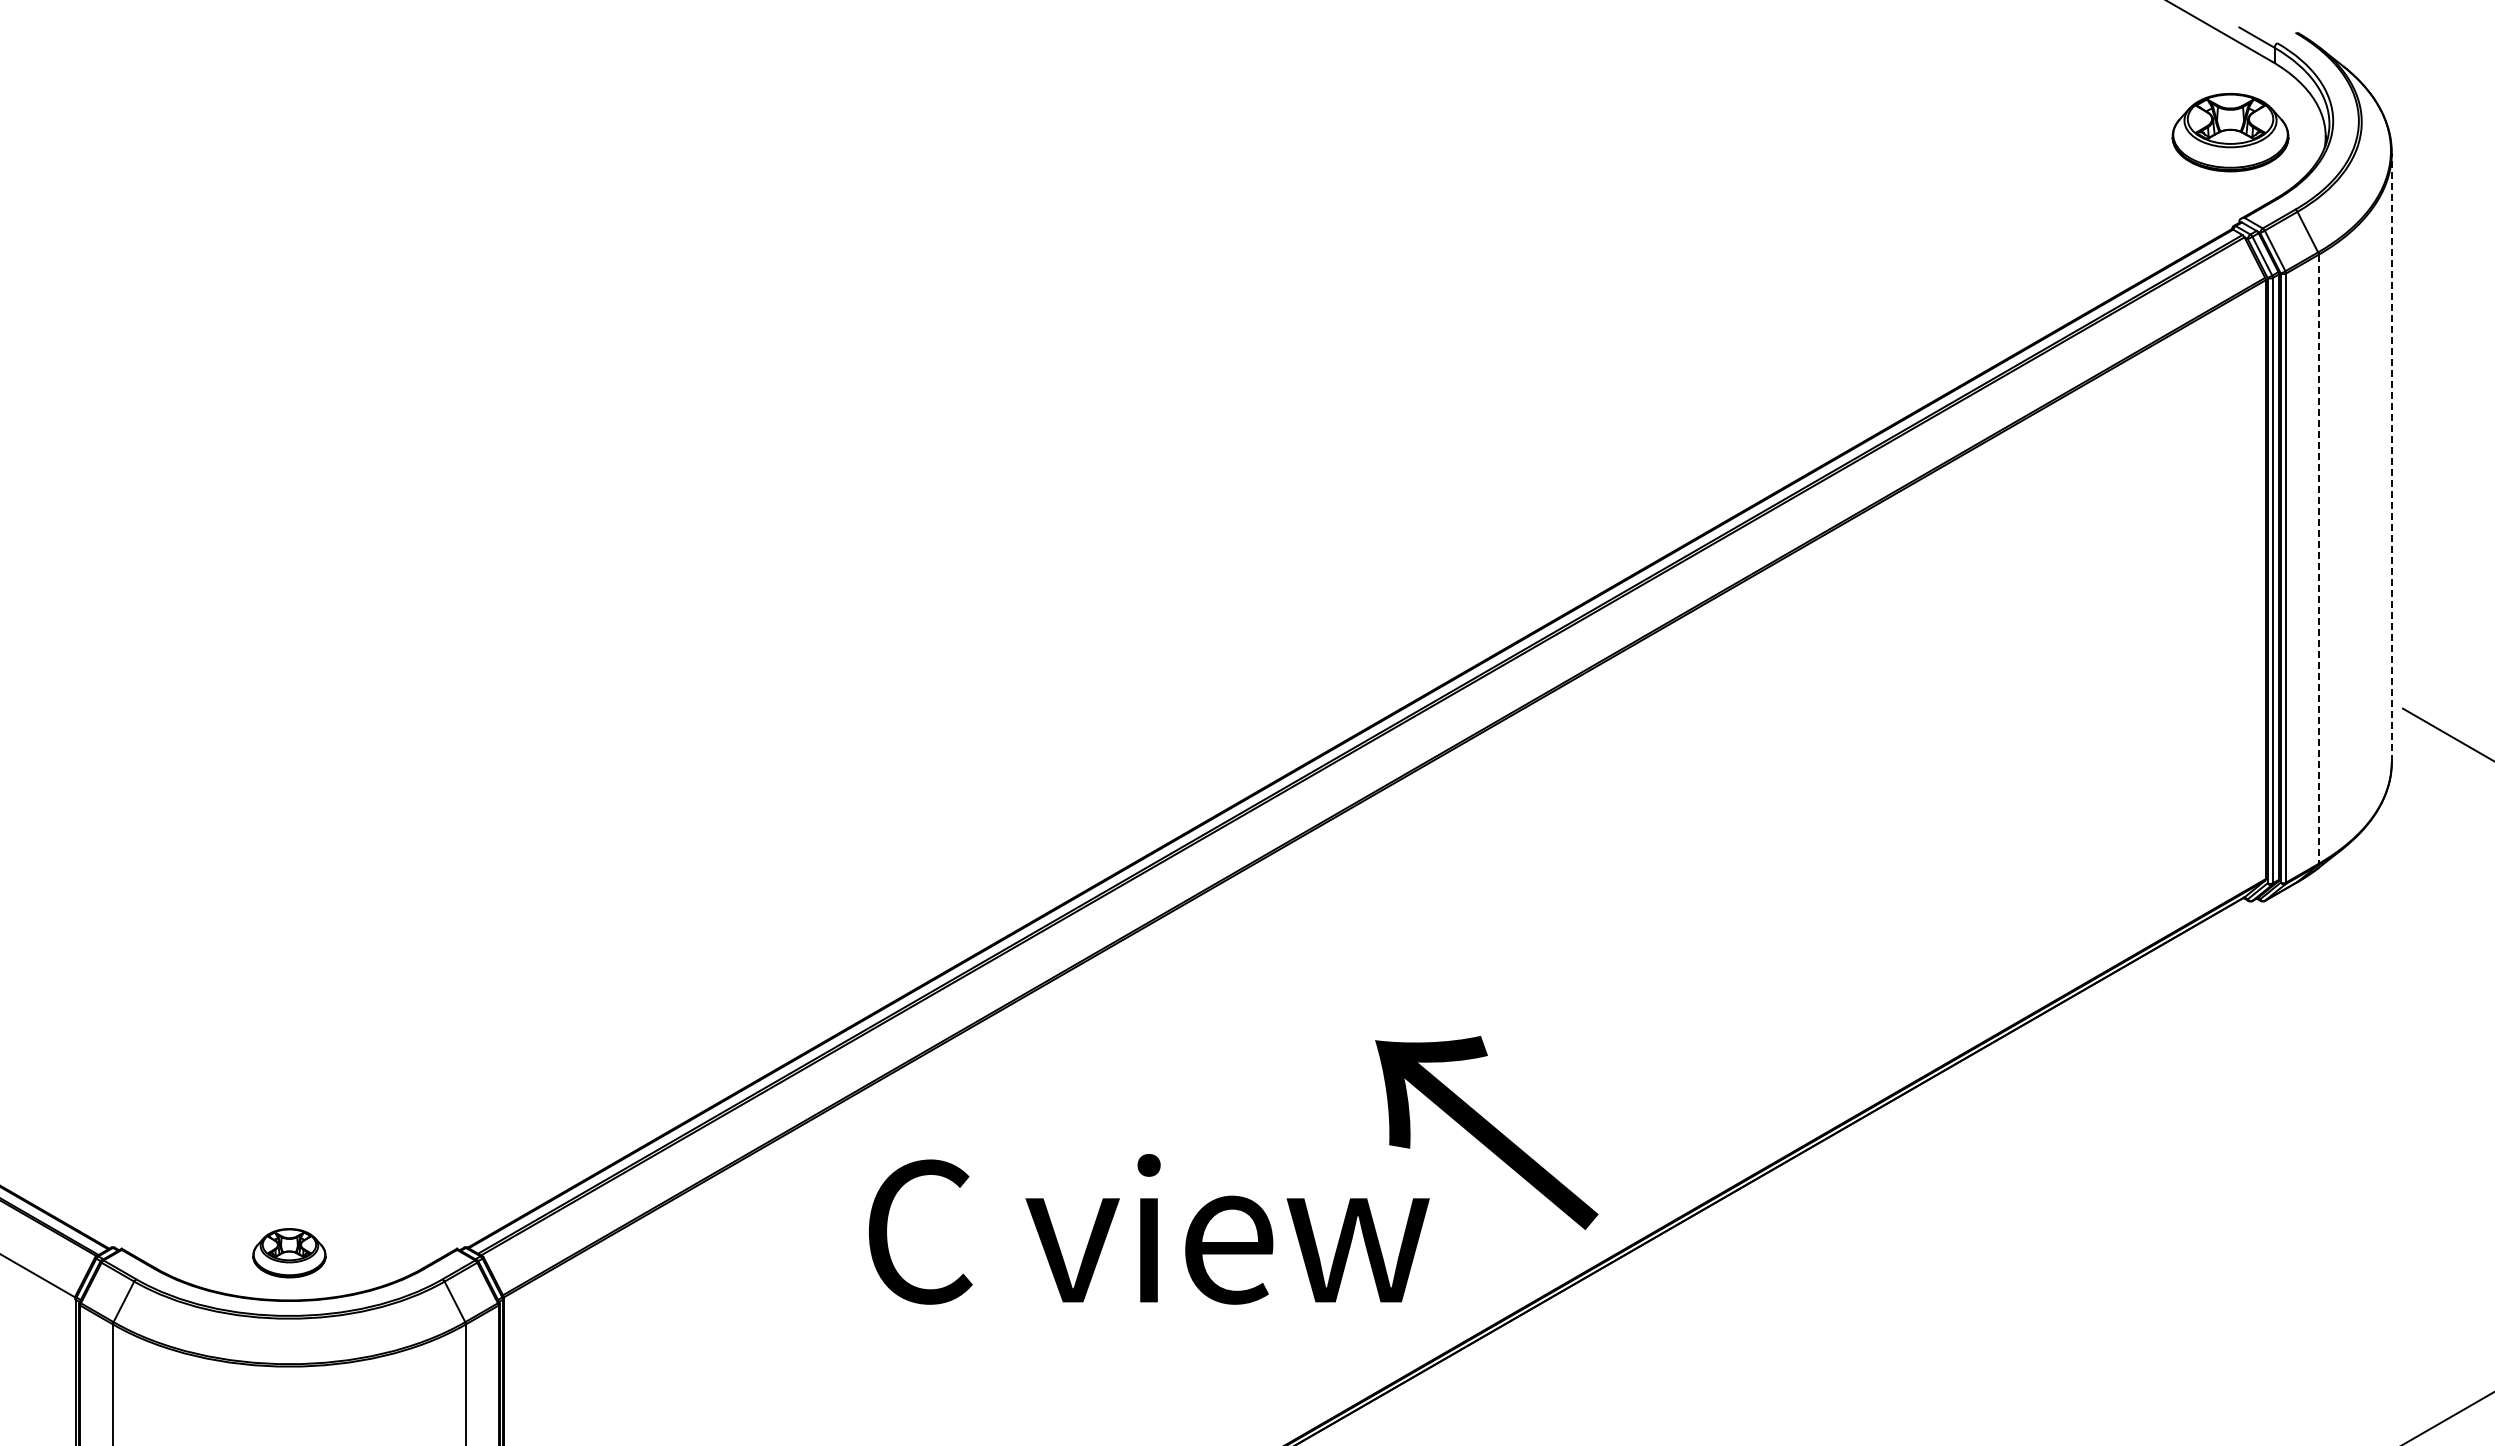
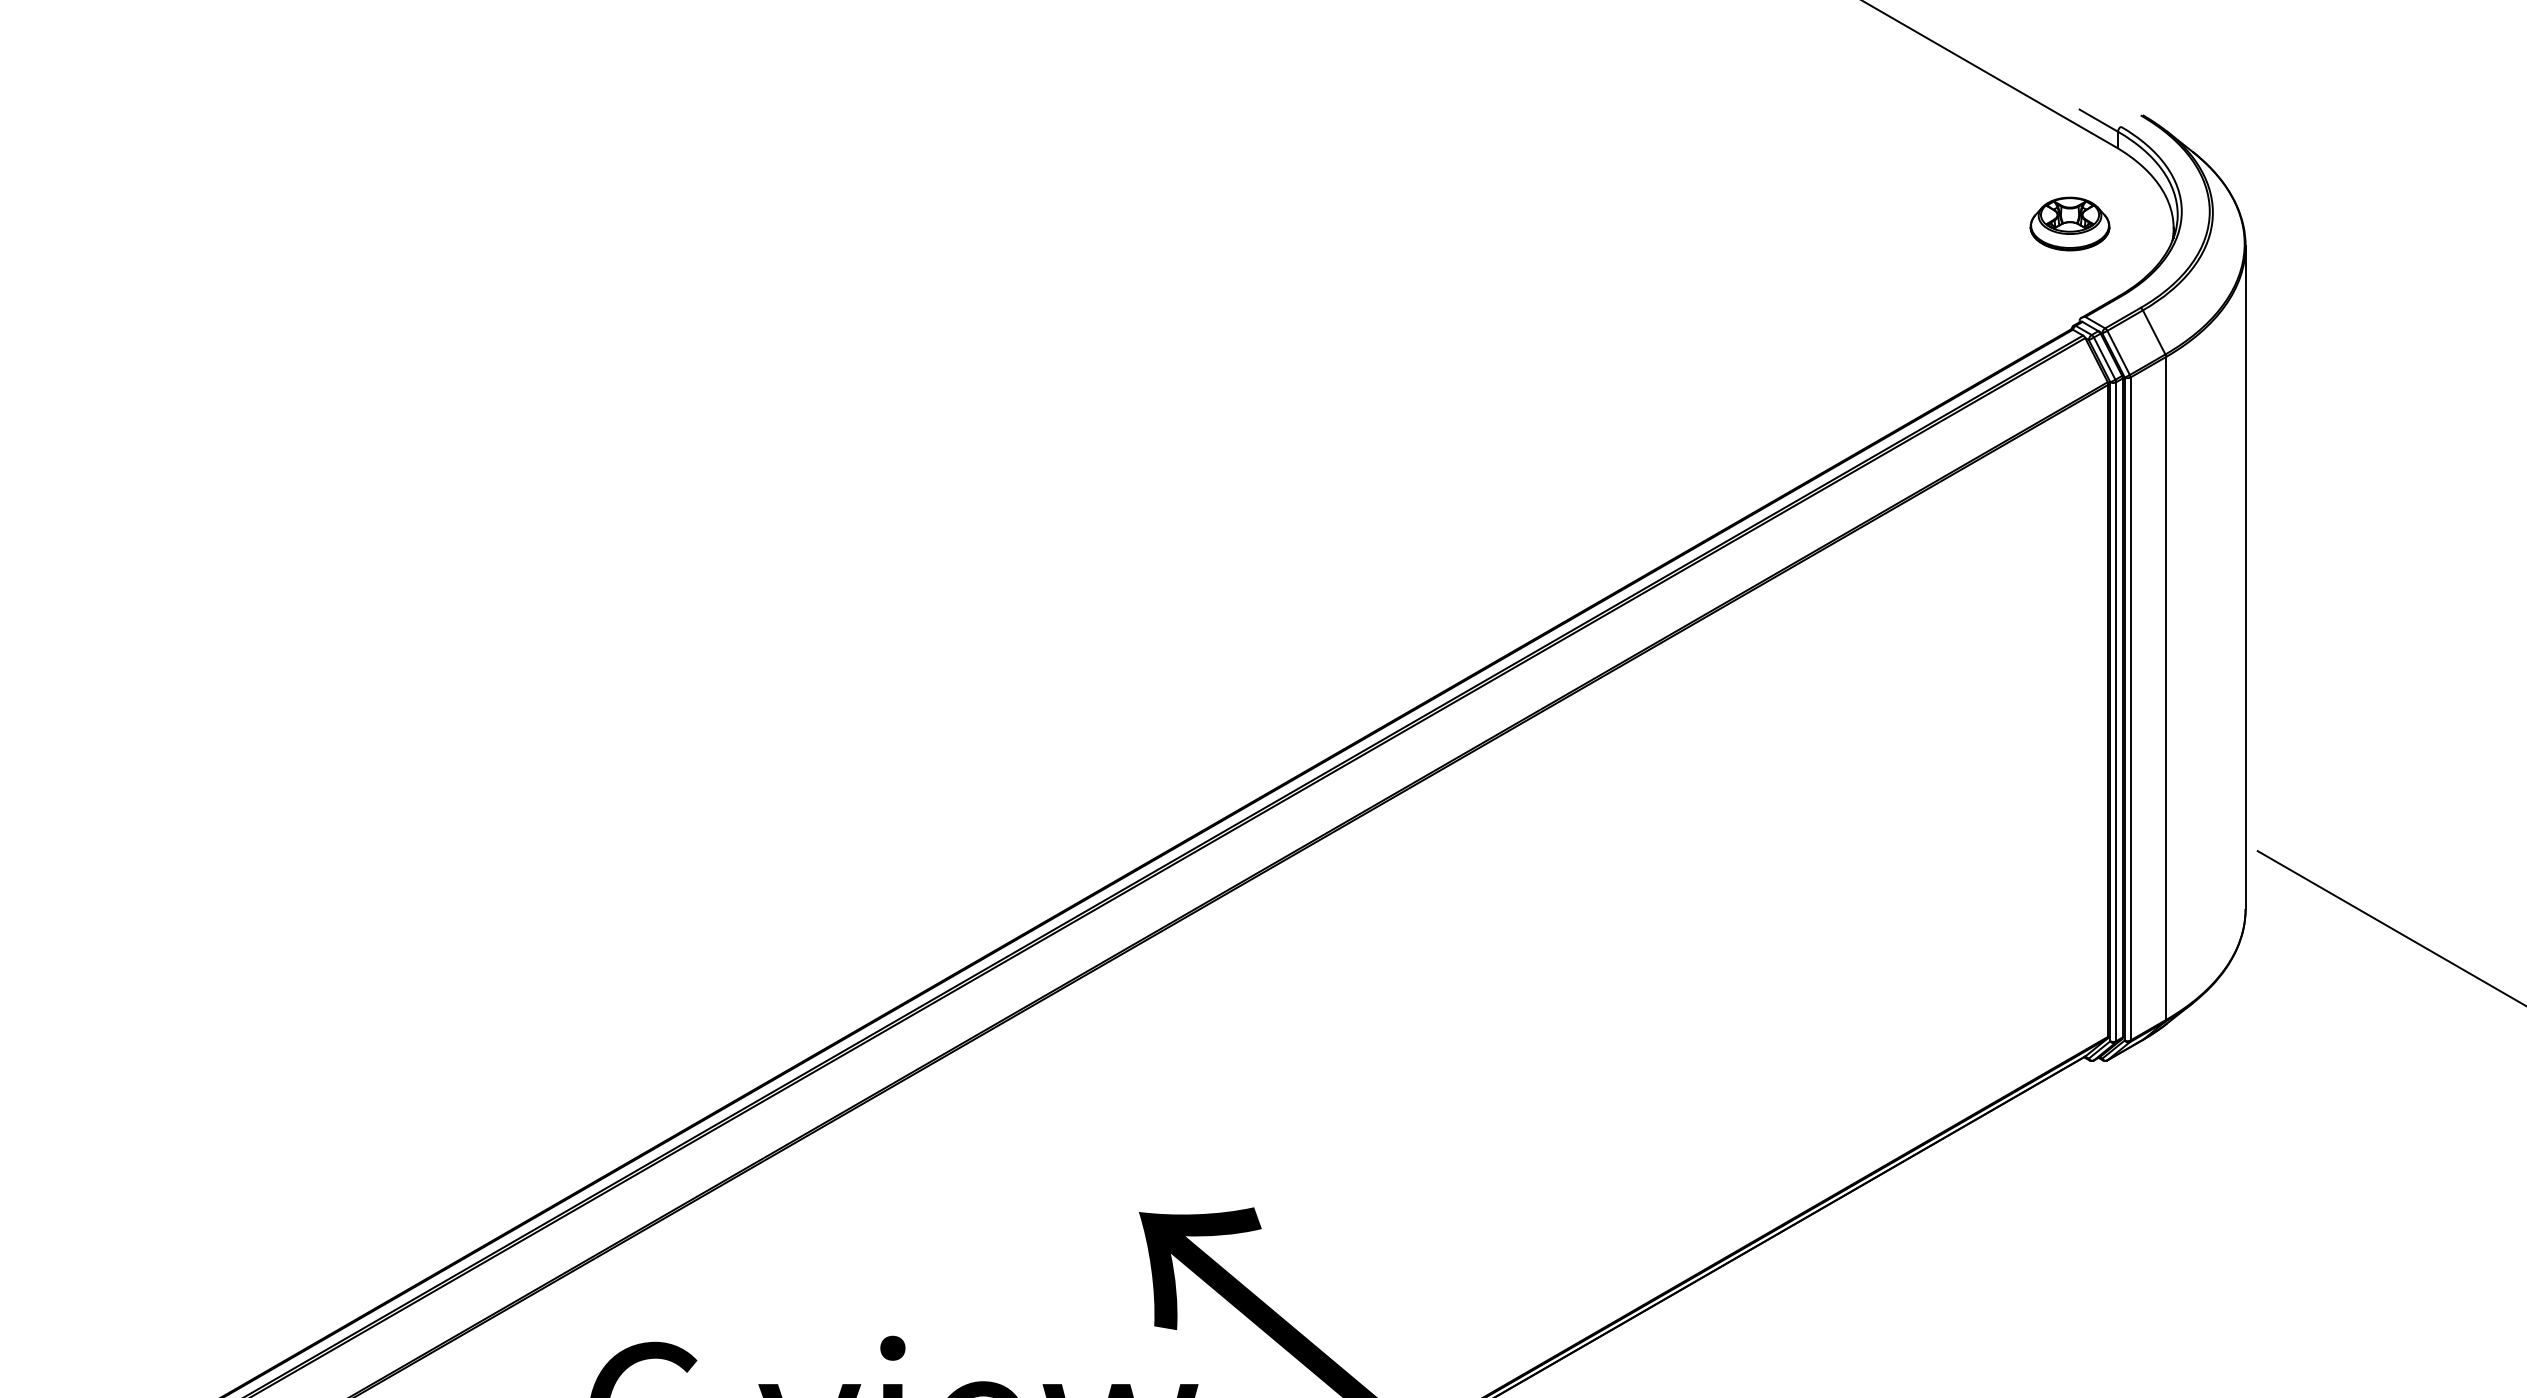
part: (2230, 132) -> (2070, 223), size x0.62
line: (2391, 457) -> (2245, 577), dashed -> solid
line: (2318, 559) -> (2165, 688), dashed -> solid

